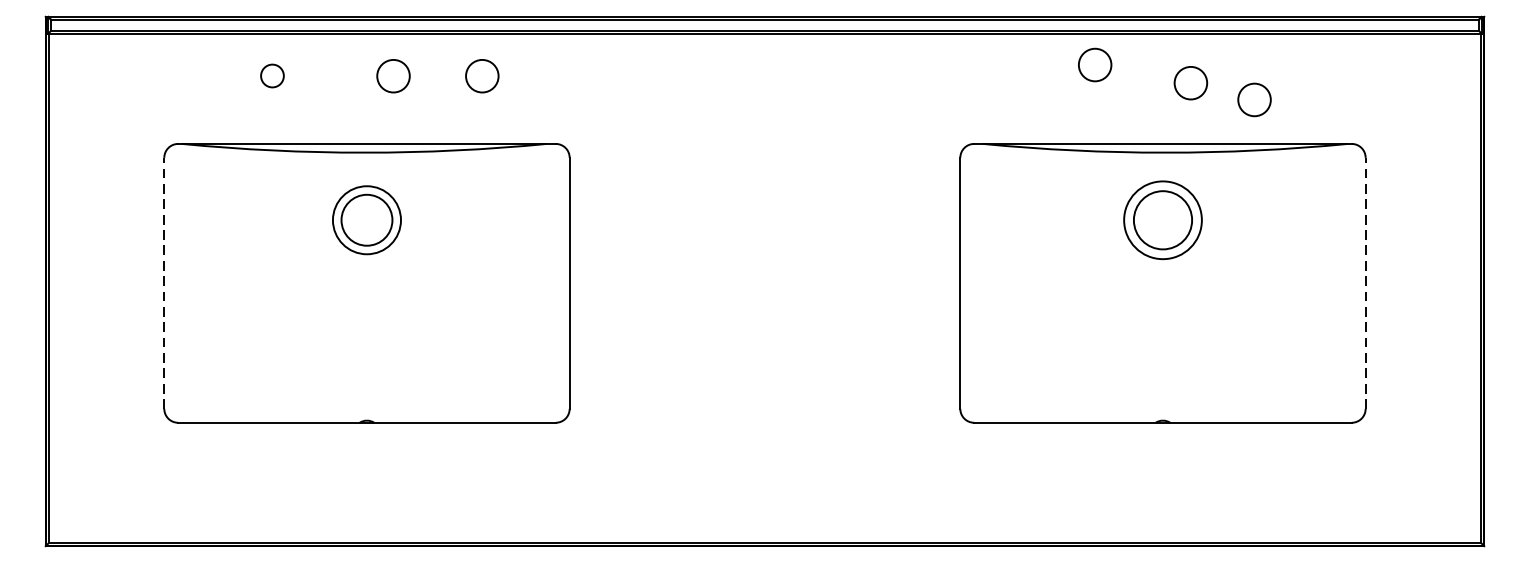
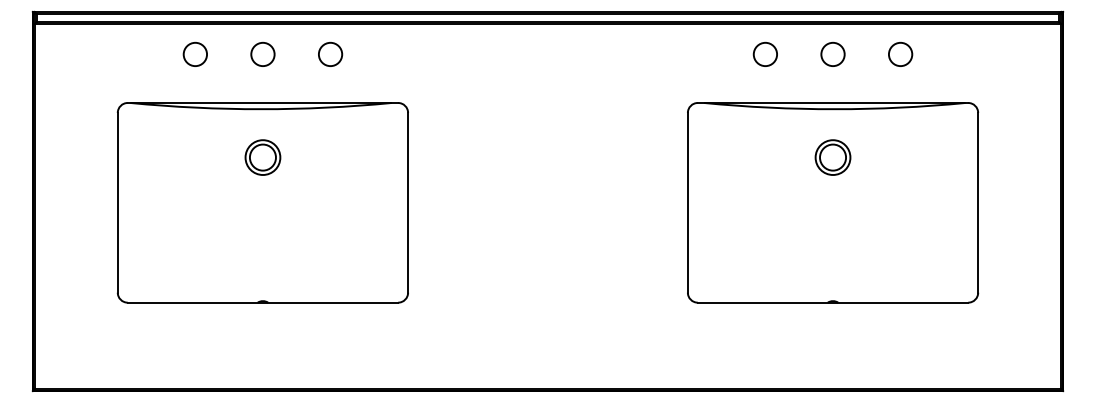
circle: (1093, 63) -> (764, 53), moved
circle: (271, 74) -> (194, 53), size x1.43
circle: (392, 74) -> (262, 53), moved
circle: (482, 74) -> (330, 53), moved
circle: (1190, 81) -> (832, 53), moved
circle: (1254, 98) -> (900, 53), moved
part: (366, 220) -> (262, 157), size x0.71
part: (1162, 220) -> (832, 157), size x0.62
line: (163, 282) -> (117, 202), dashed -> solid
line: (1366, 282) -> (978, 202), dashed -> solid

